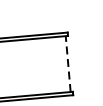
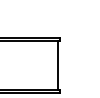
line: (68, 64) -> (58, 65), dashed -> solid

